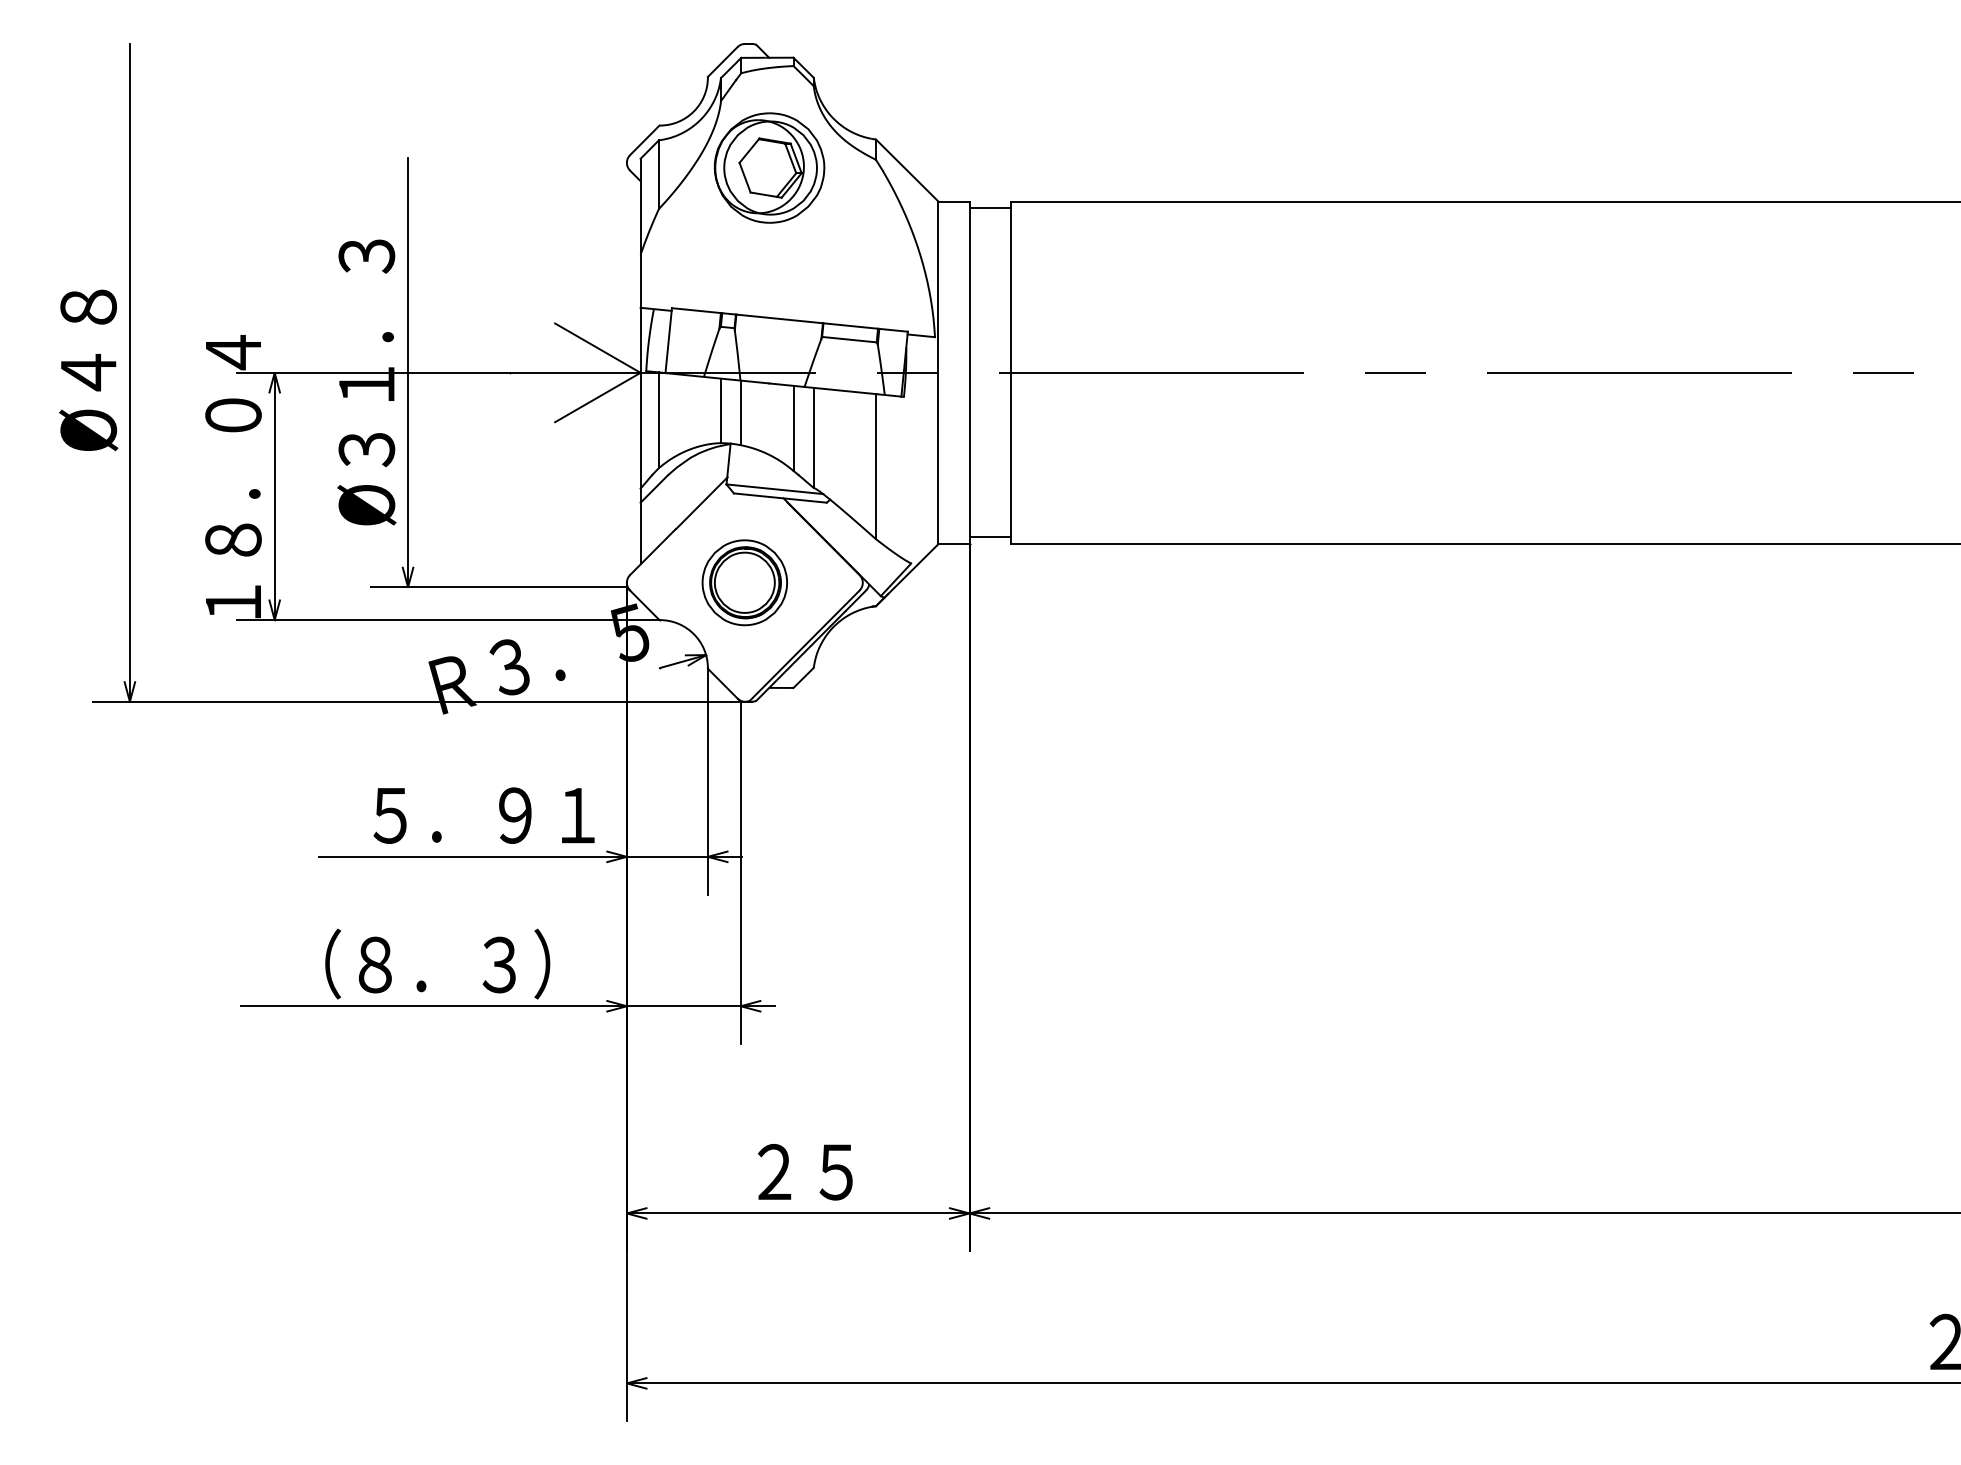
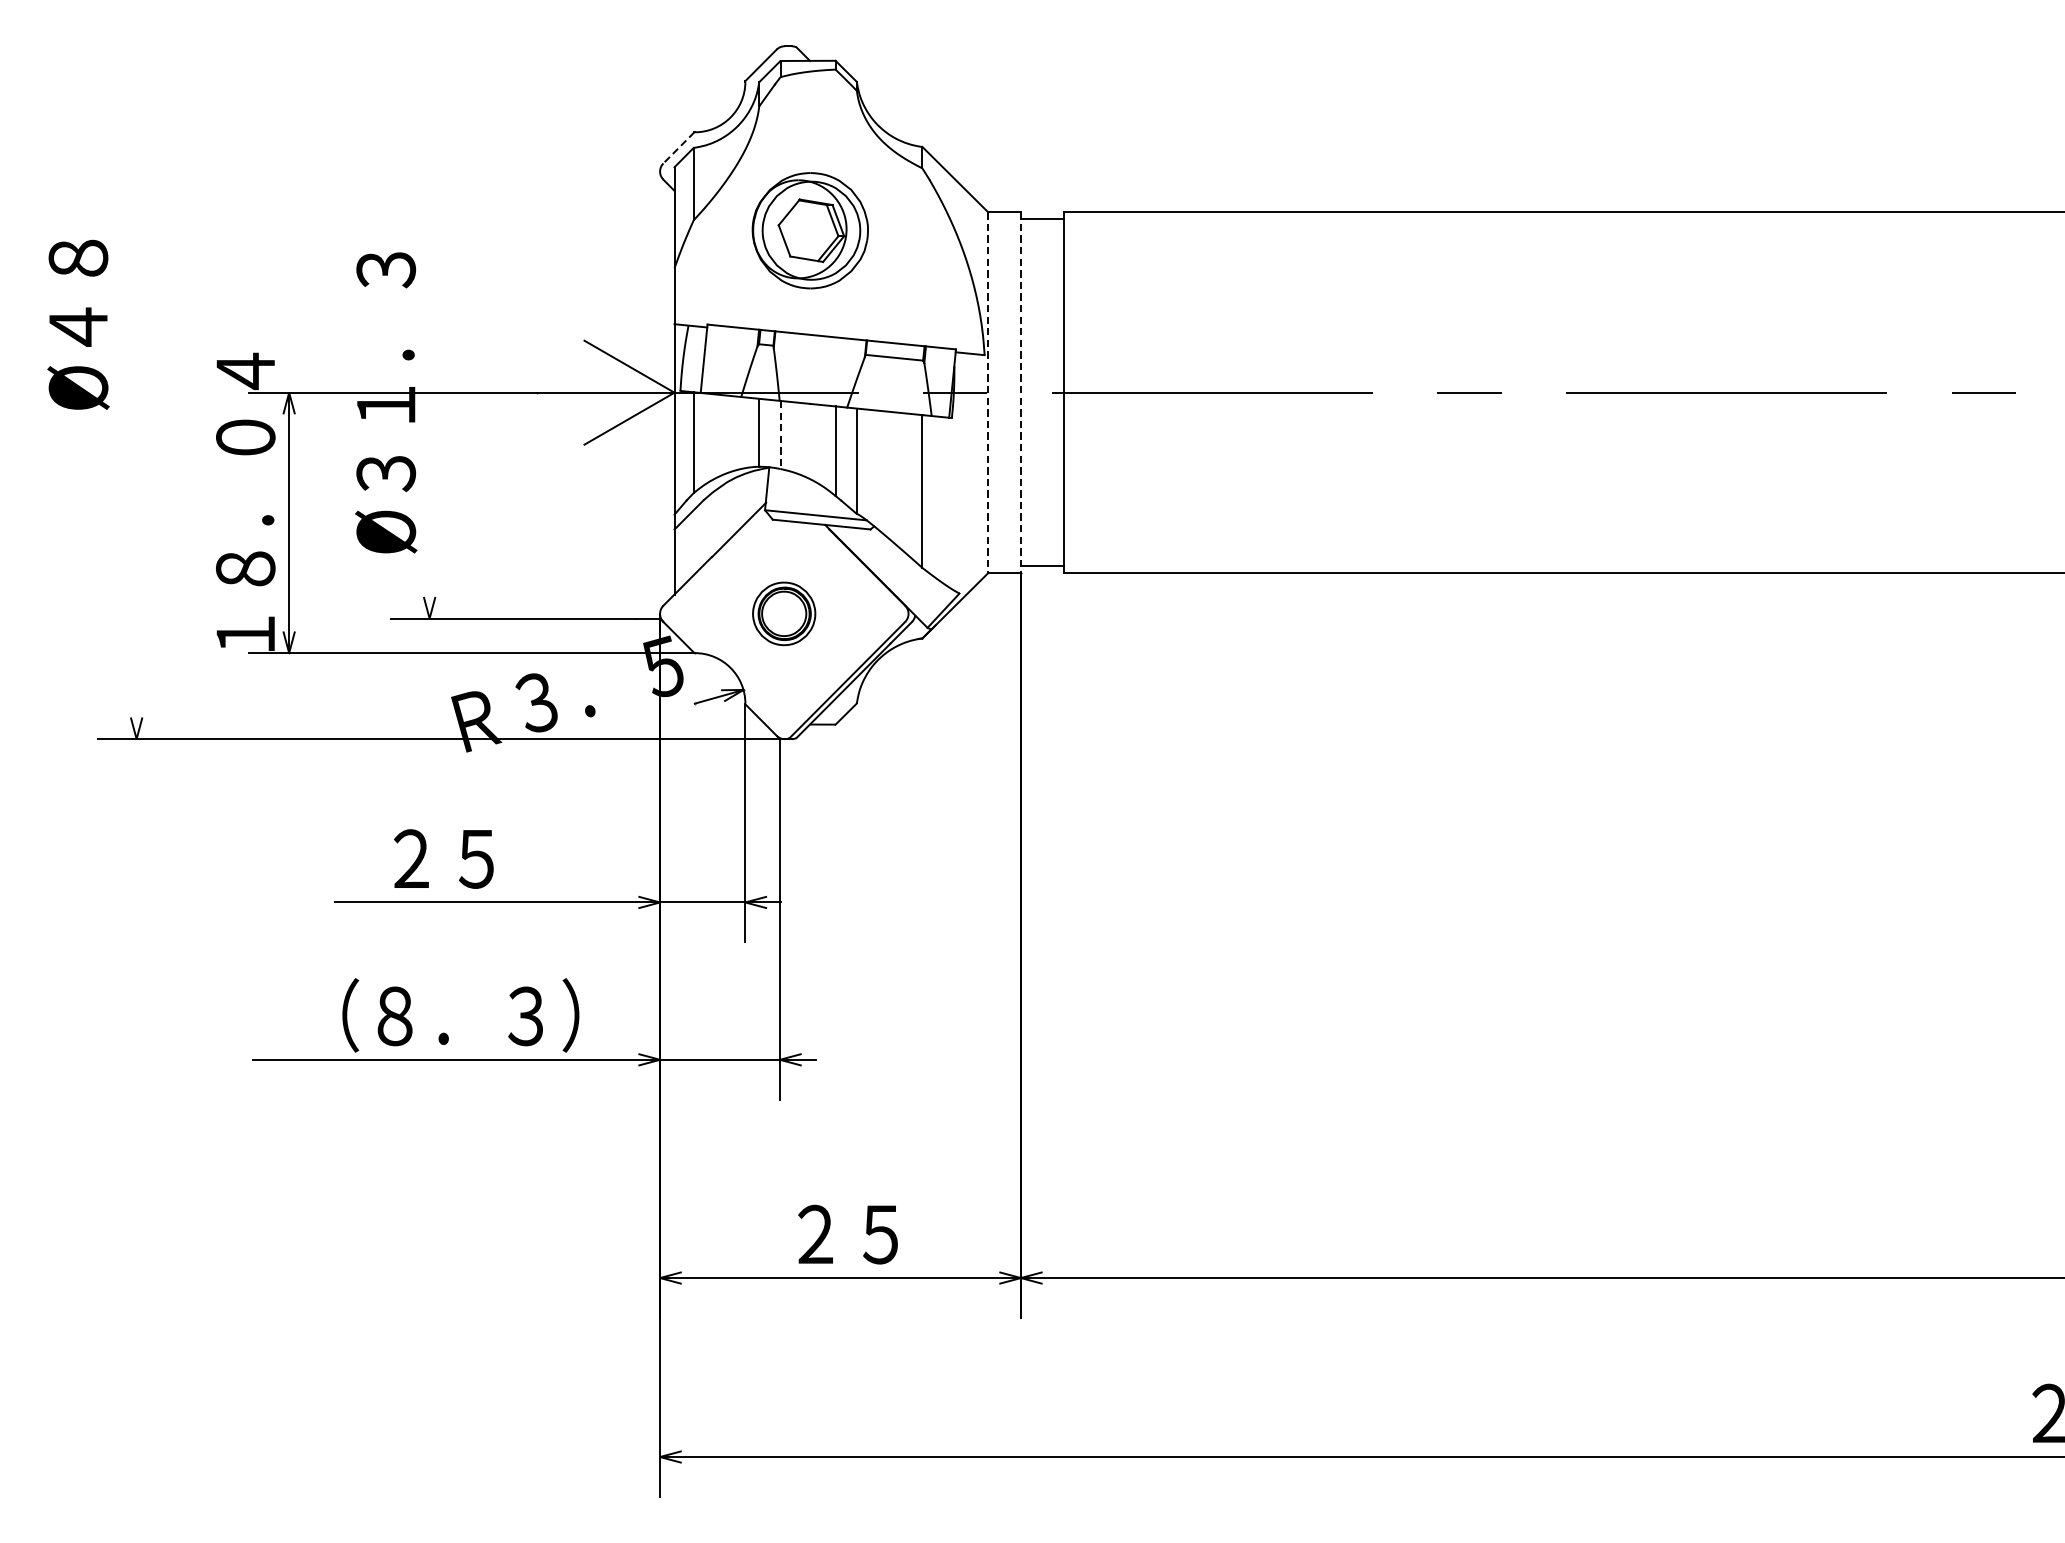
line: (644, 140) -> (678, 148), solid -> dashed
part: (769, 167) -> (810, 230), moved
text: (88, 370) -> (78, 324), moved
line: (129, 372) -> (136, 392), removed
line: (408, 372) -> (430, 392), removed
line: (938, 373) -> (988, 393), solid -> dashed
line: (969, 373) -> (1020, 393), solid -> dashed
line: (741, 413) -> (780, 435), solid -> dashed
part: (744, 582) -> (783, 613), size x0.7
text: (483, 815) -> (509, 858), ５．９１ -> ２５

